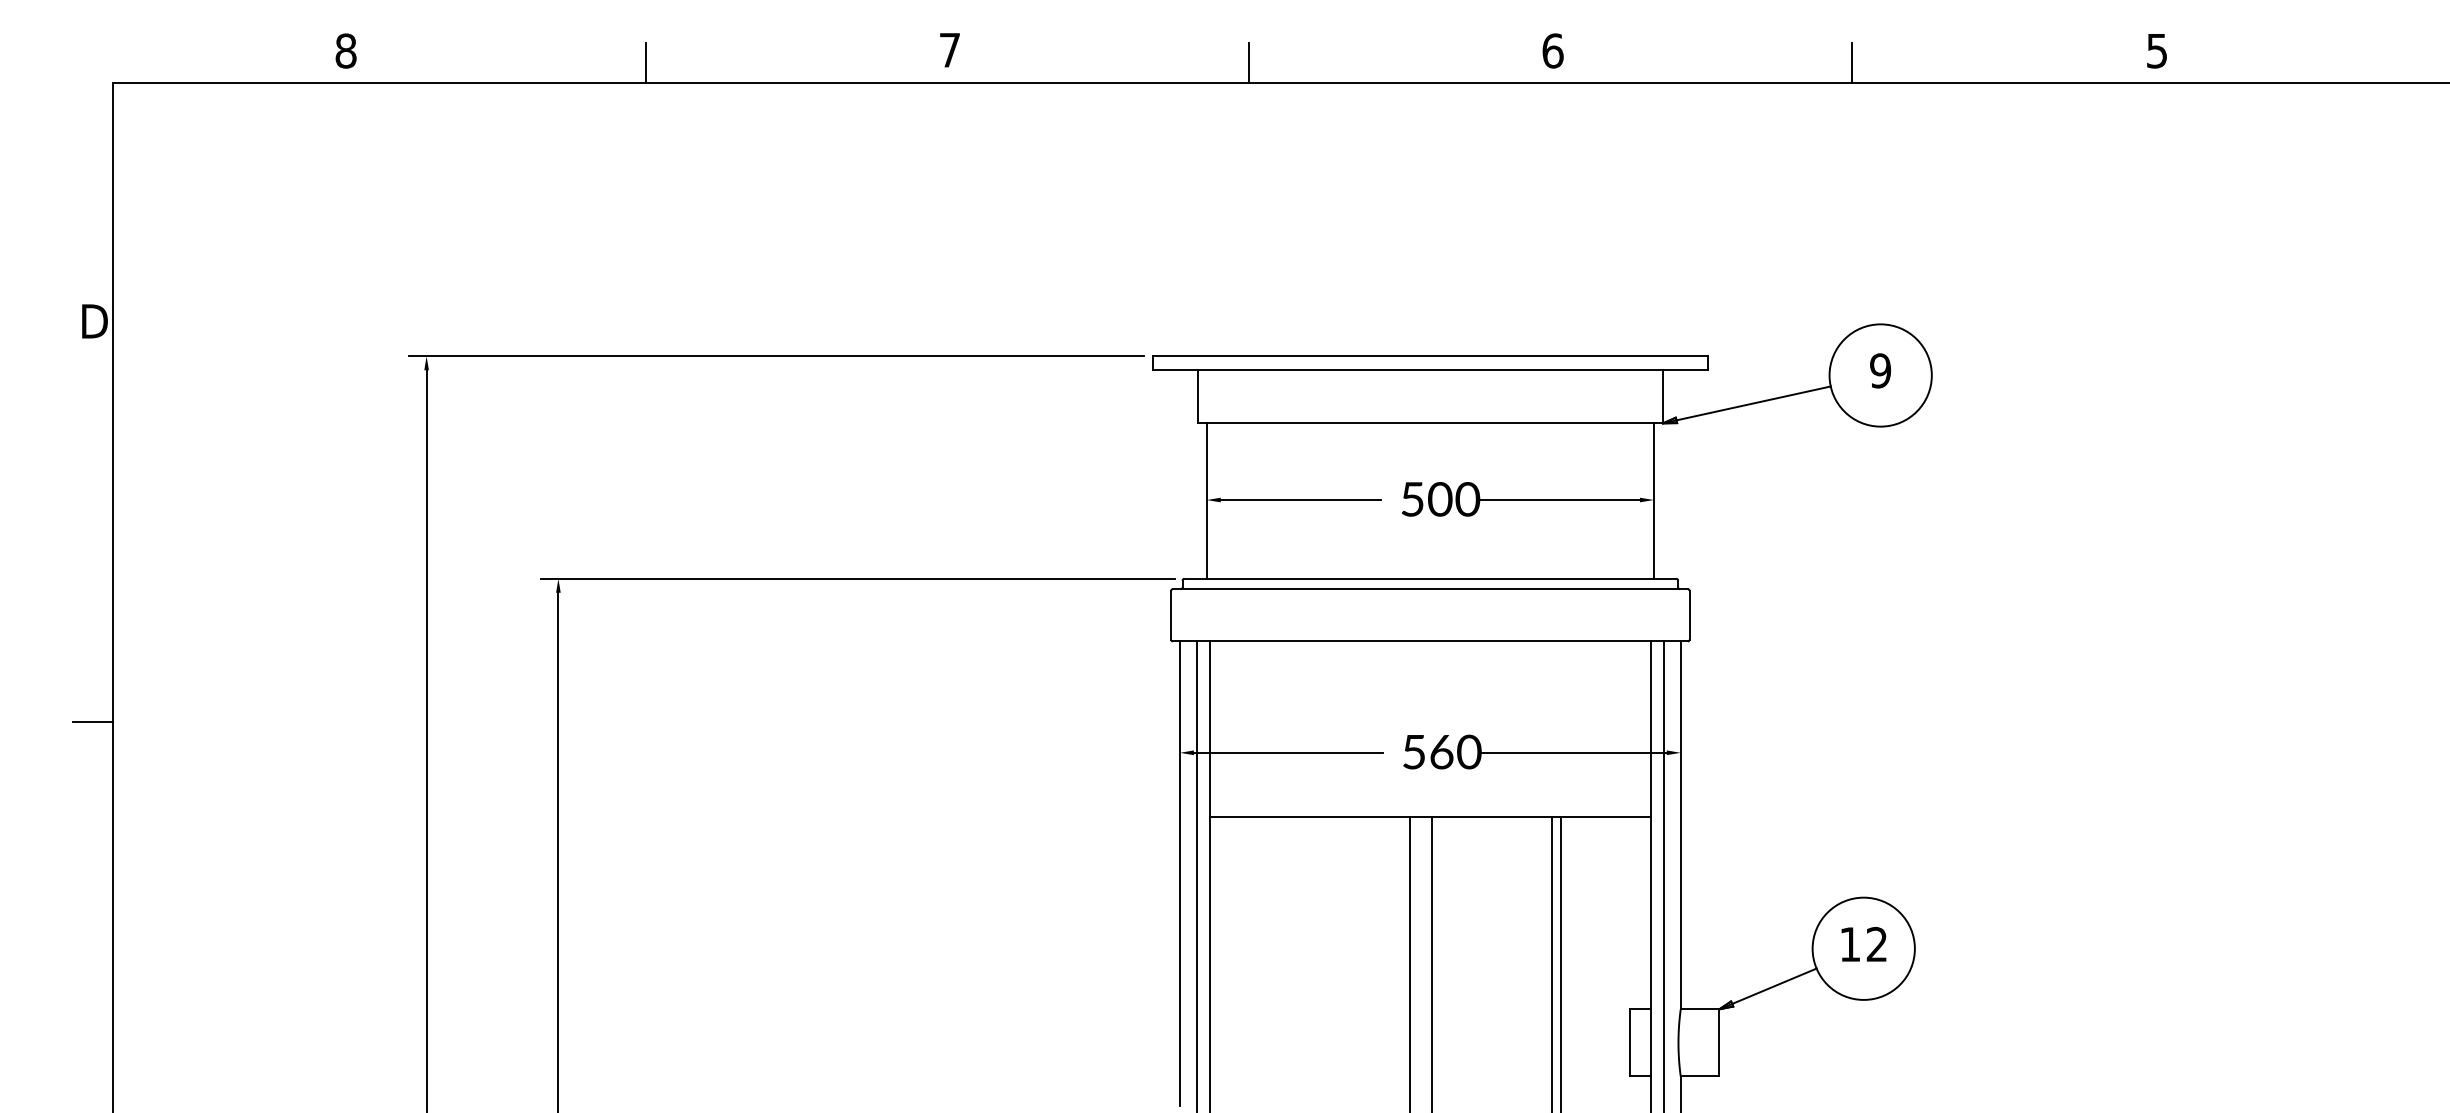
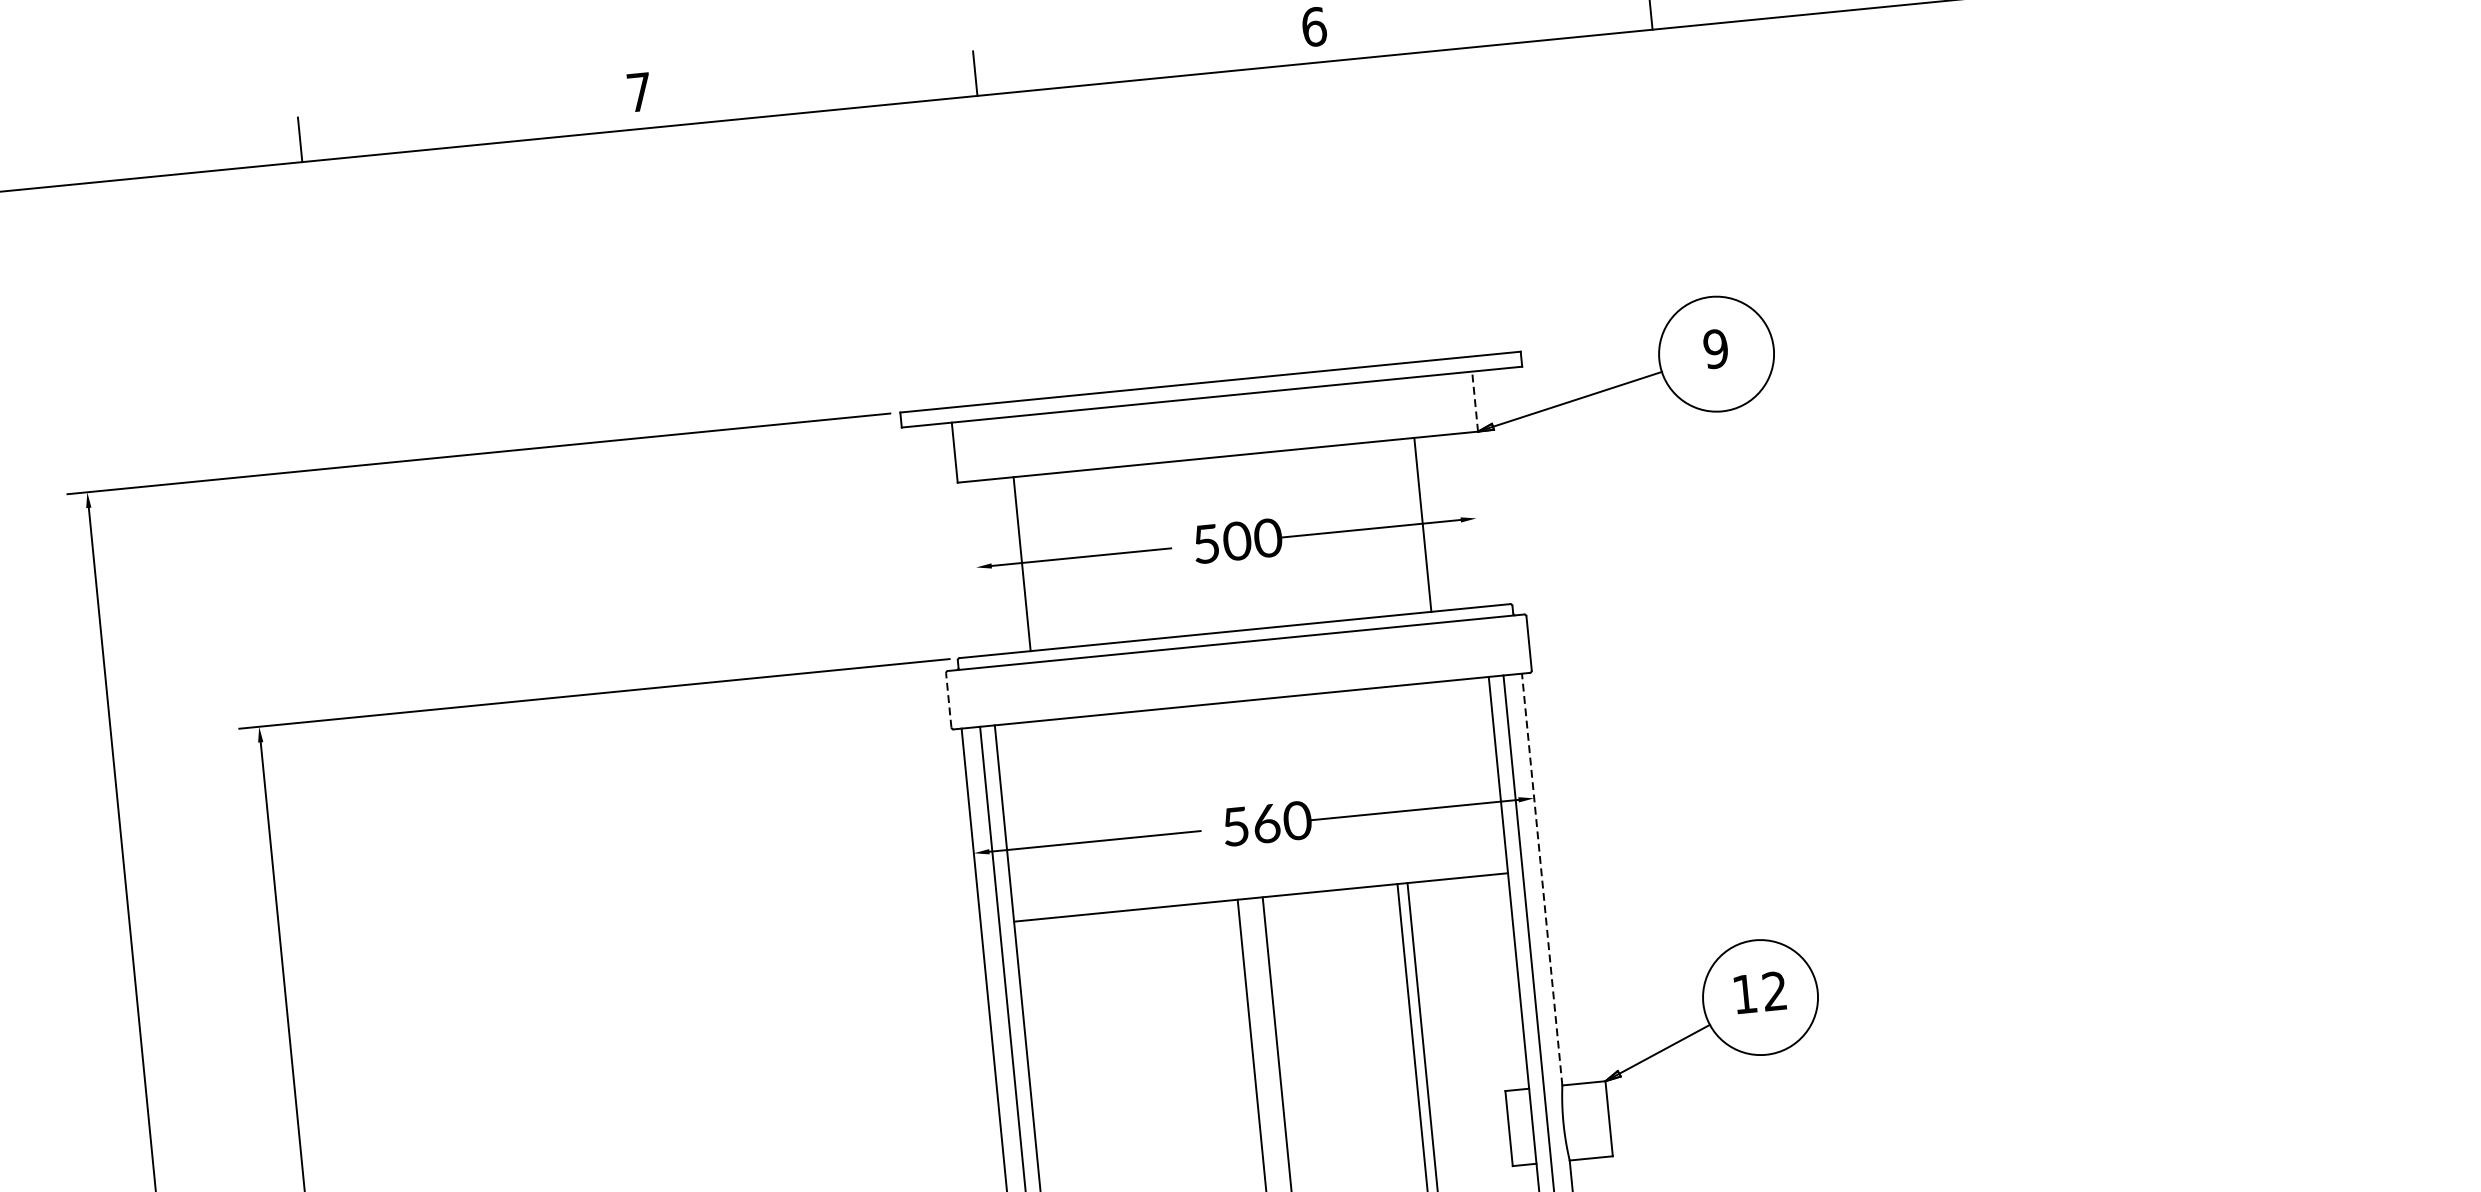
line: (1662, 396) -> (1474, 401), solid -> dashed
line: (1206, 500) -> (1021, 563), moved
line: (1653, 500) -> (1422, 524), moved
line: (1171, 614) -> (949, 699), solid -> dashed
line: (1680, 825) -> (1541, 879), solid -> dashed

